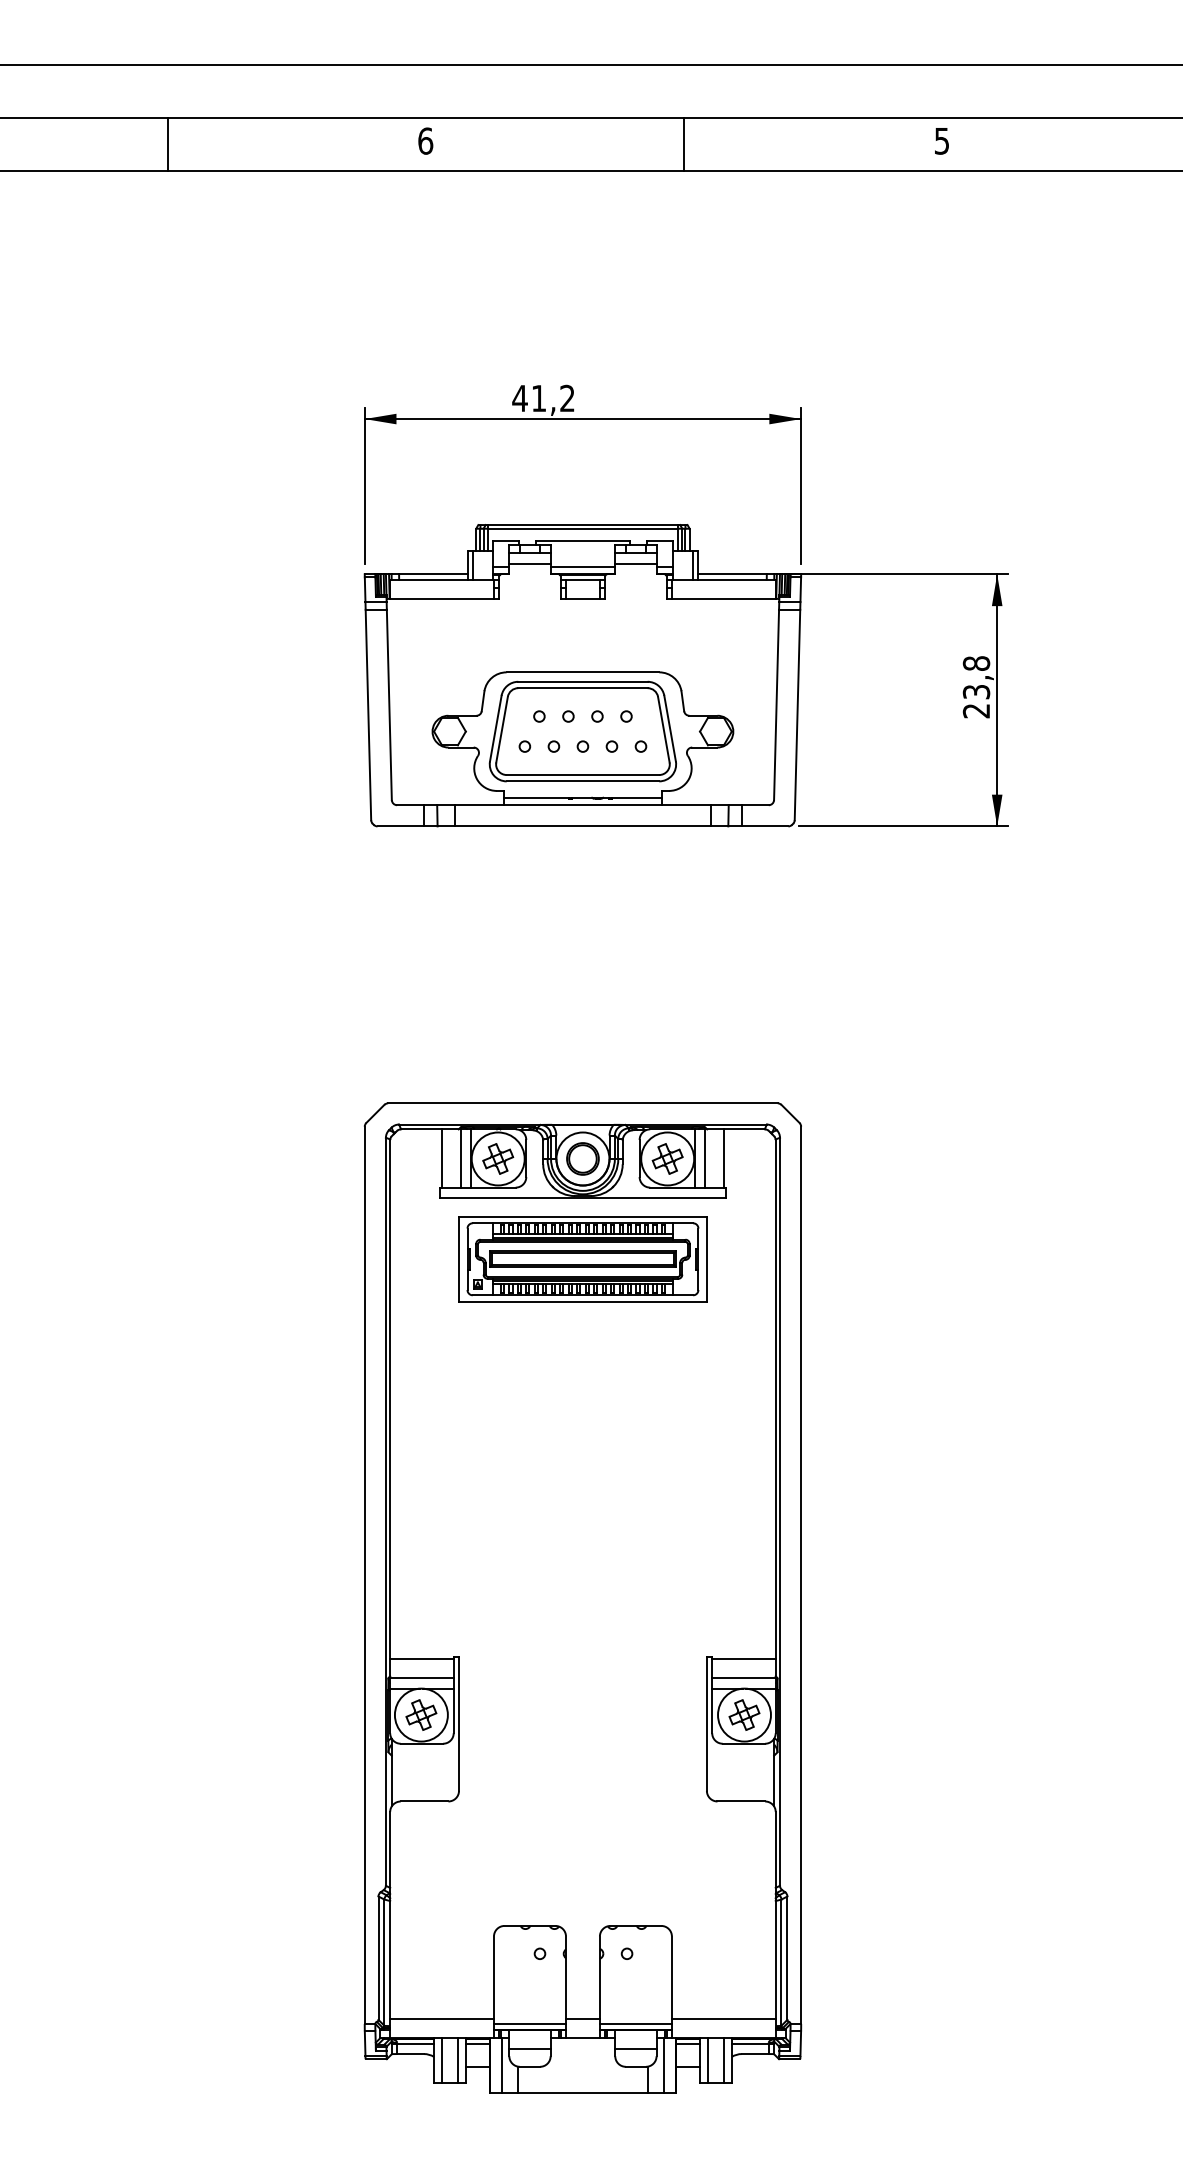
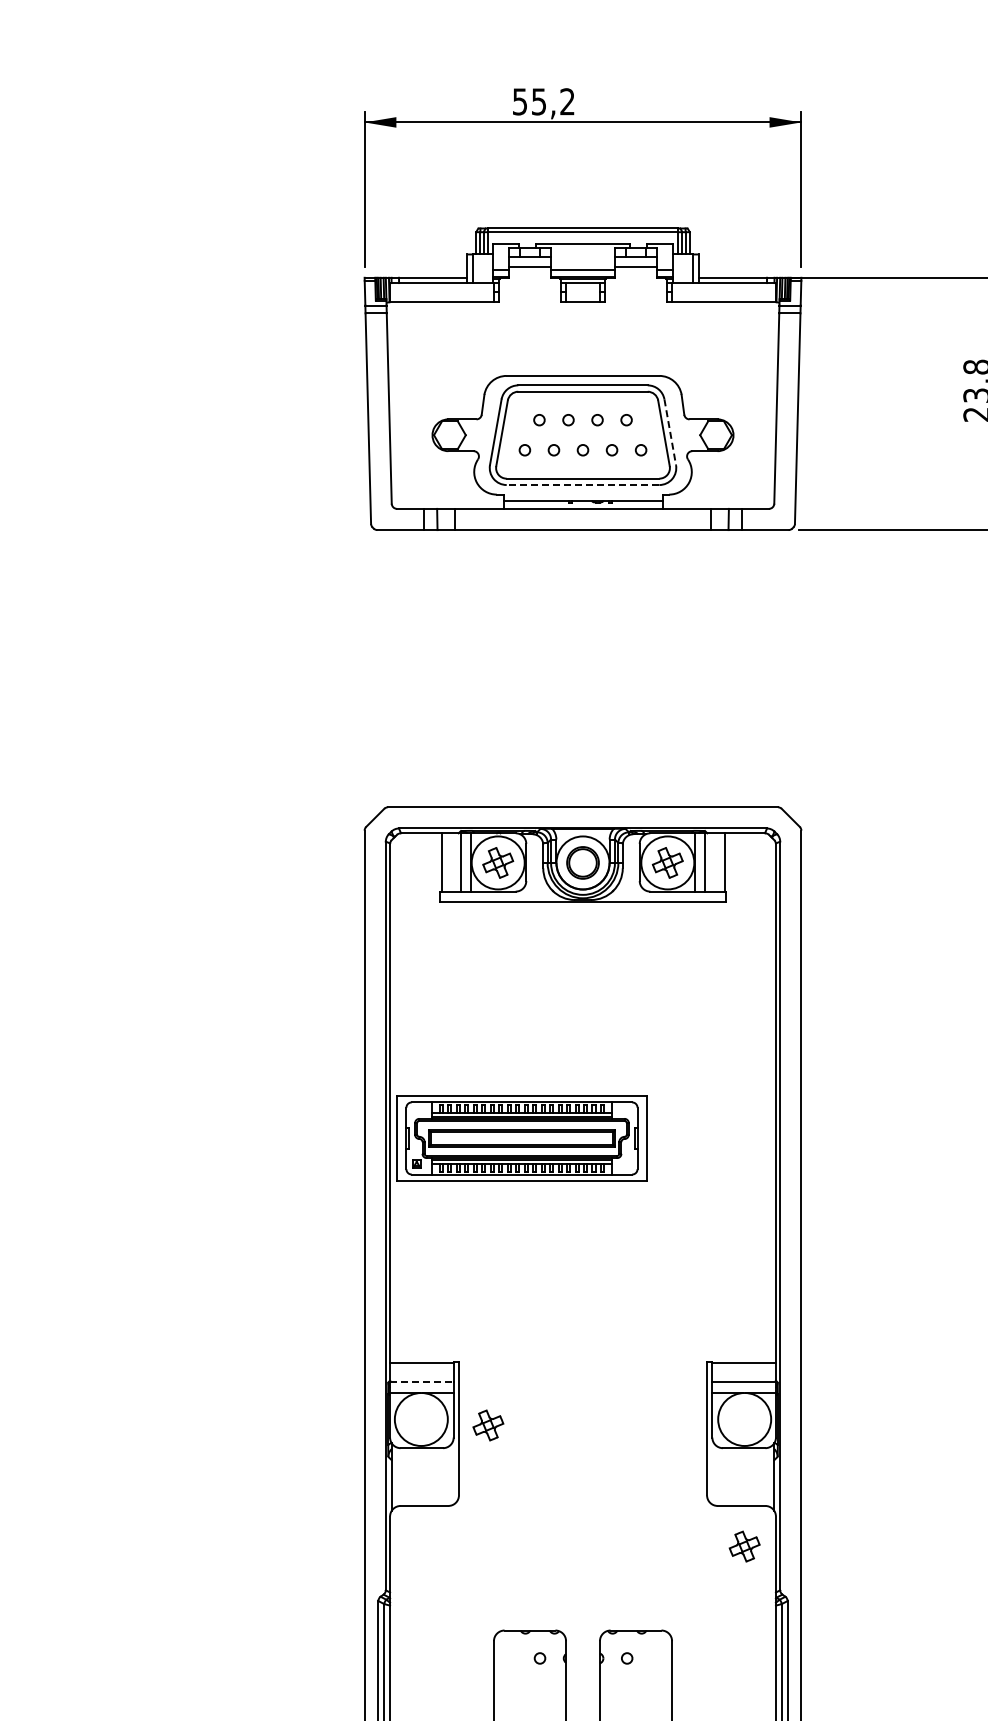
text: (528, 398) -> (528, 101), 41,2 -> 55,2
line: (670, 729) -> (670, 433), solid -> dashed
line: (582, 781) -> (582, 485), solid -> dashed
part: (582, 1259) -> (521, 1138), moved
line: (421, 1678) -> (421, 1382), solid -> dashed
part: (421, 1714) -> (488, 1424), moved
part: (744, 1714) -> (744, 1546), moved

